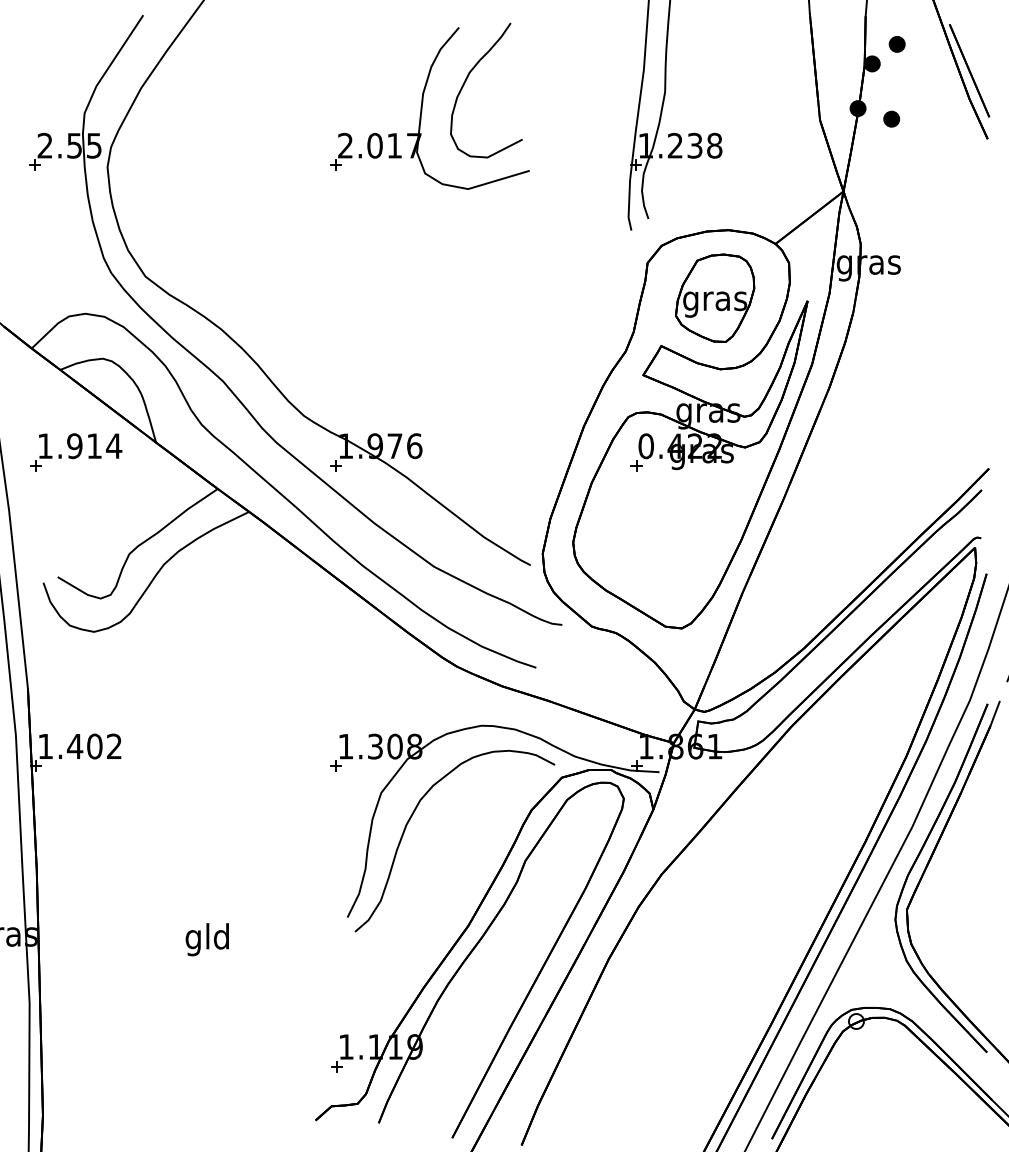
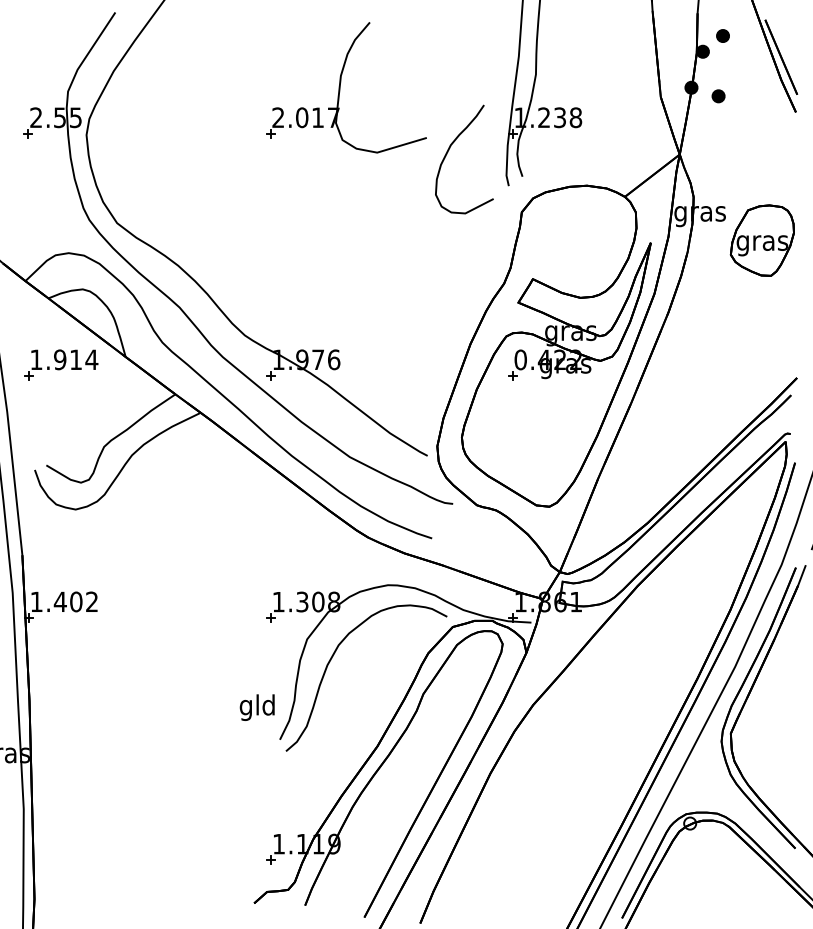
curve: (466, 81) -> (448, 152), moved
part: (715, 297) -> (762, 240), moved
text: (206, 939) -> (256, 707), moved

